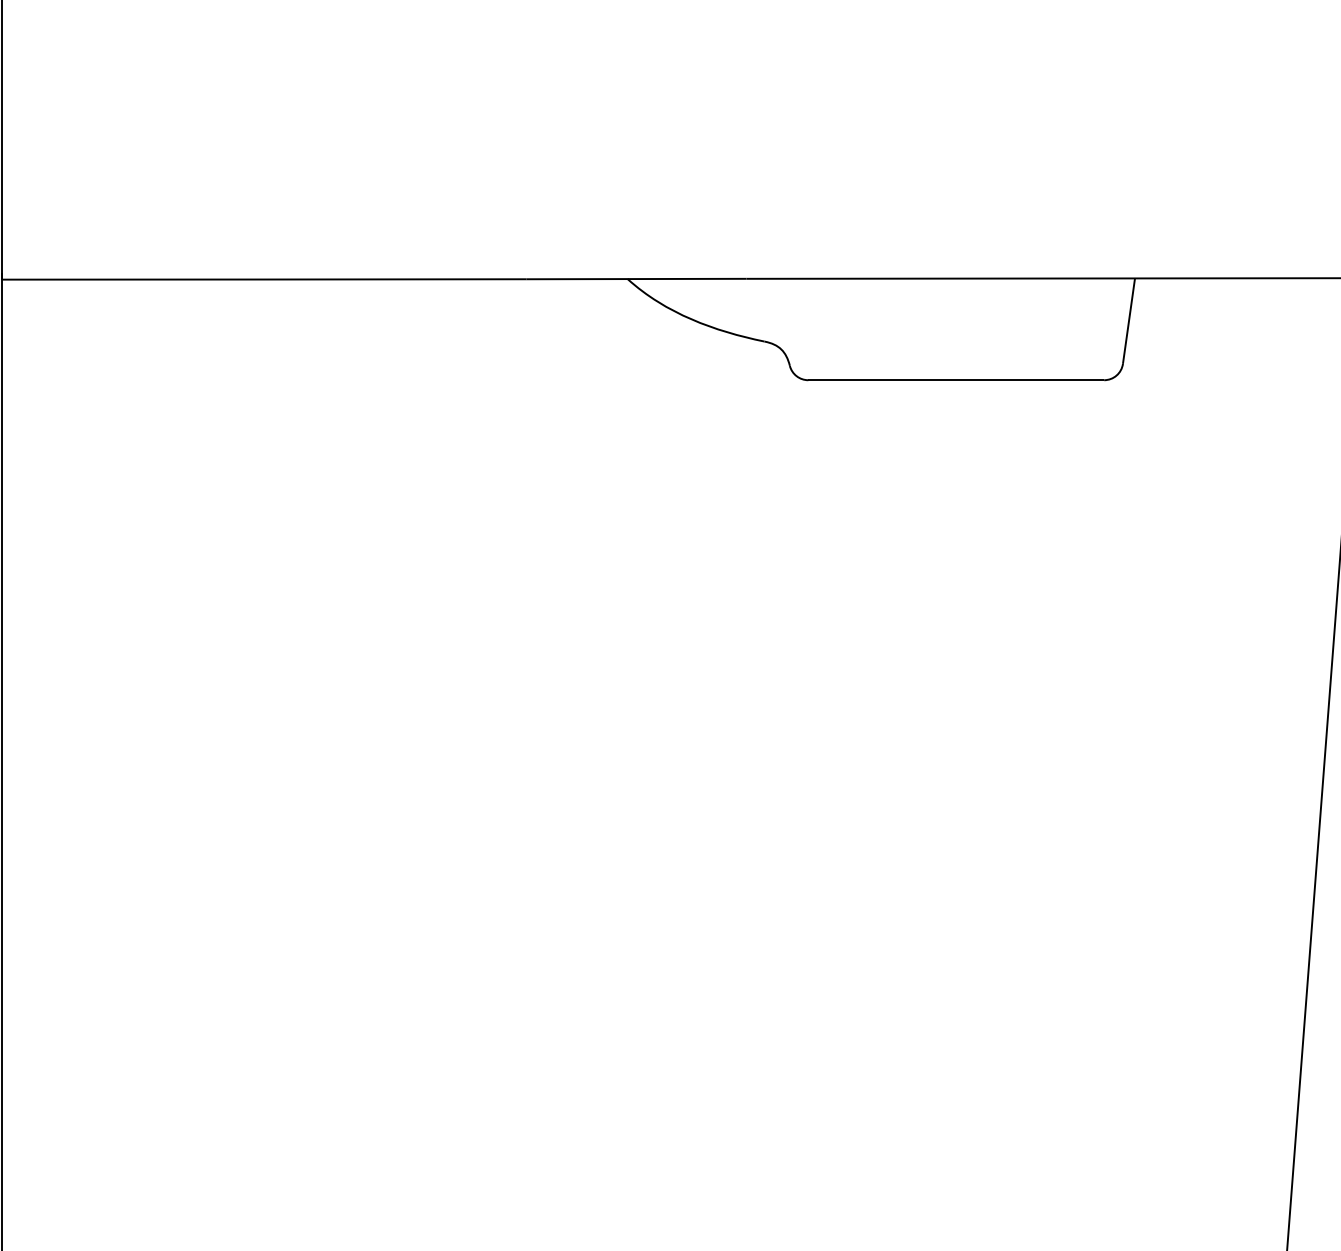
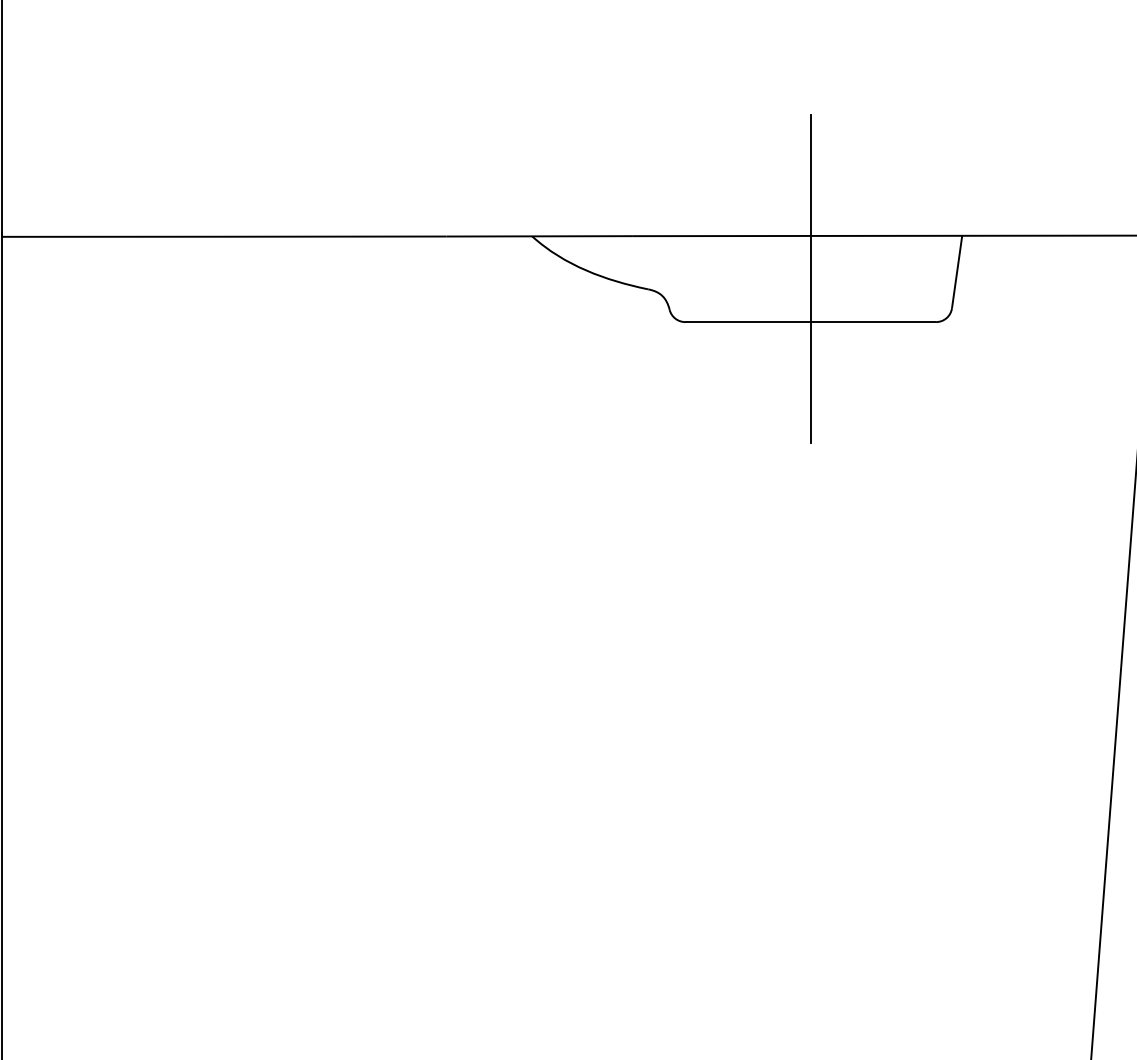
line: (956, 328) -> (810, 278), added

